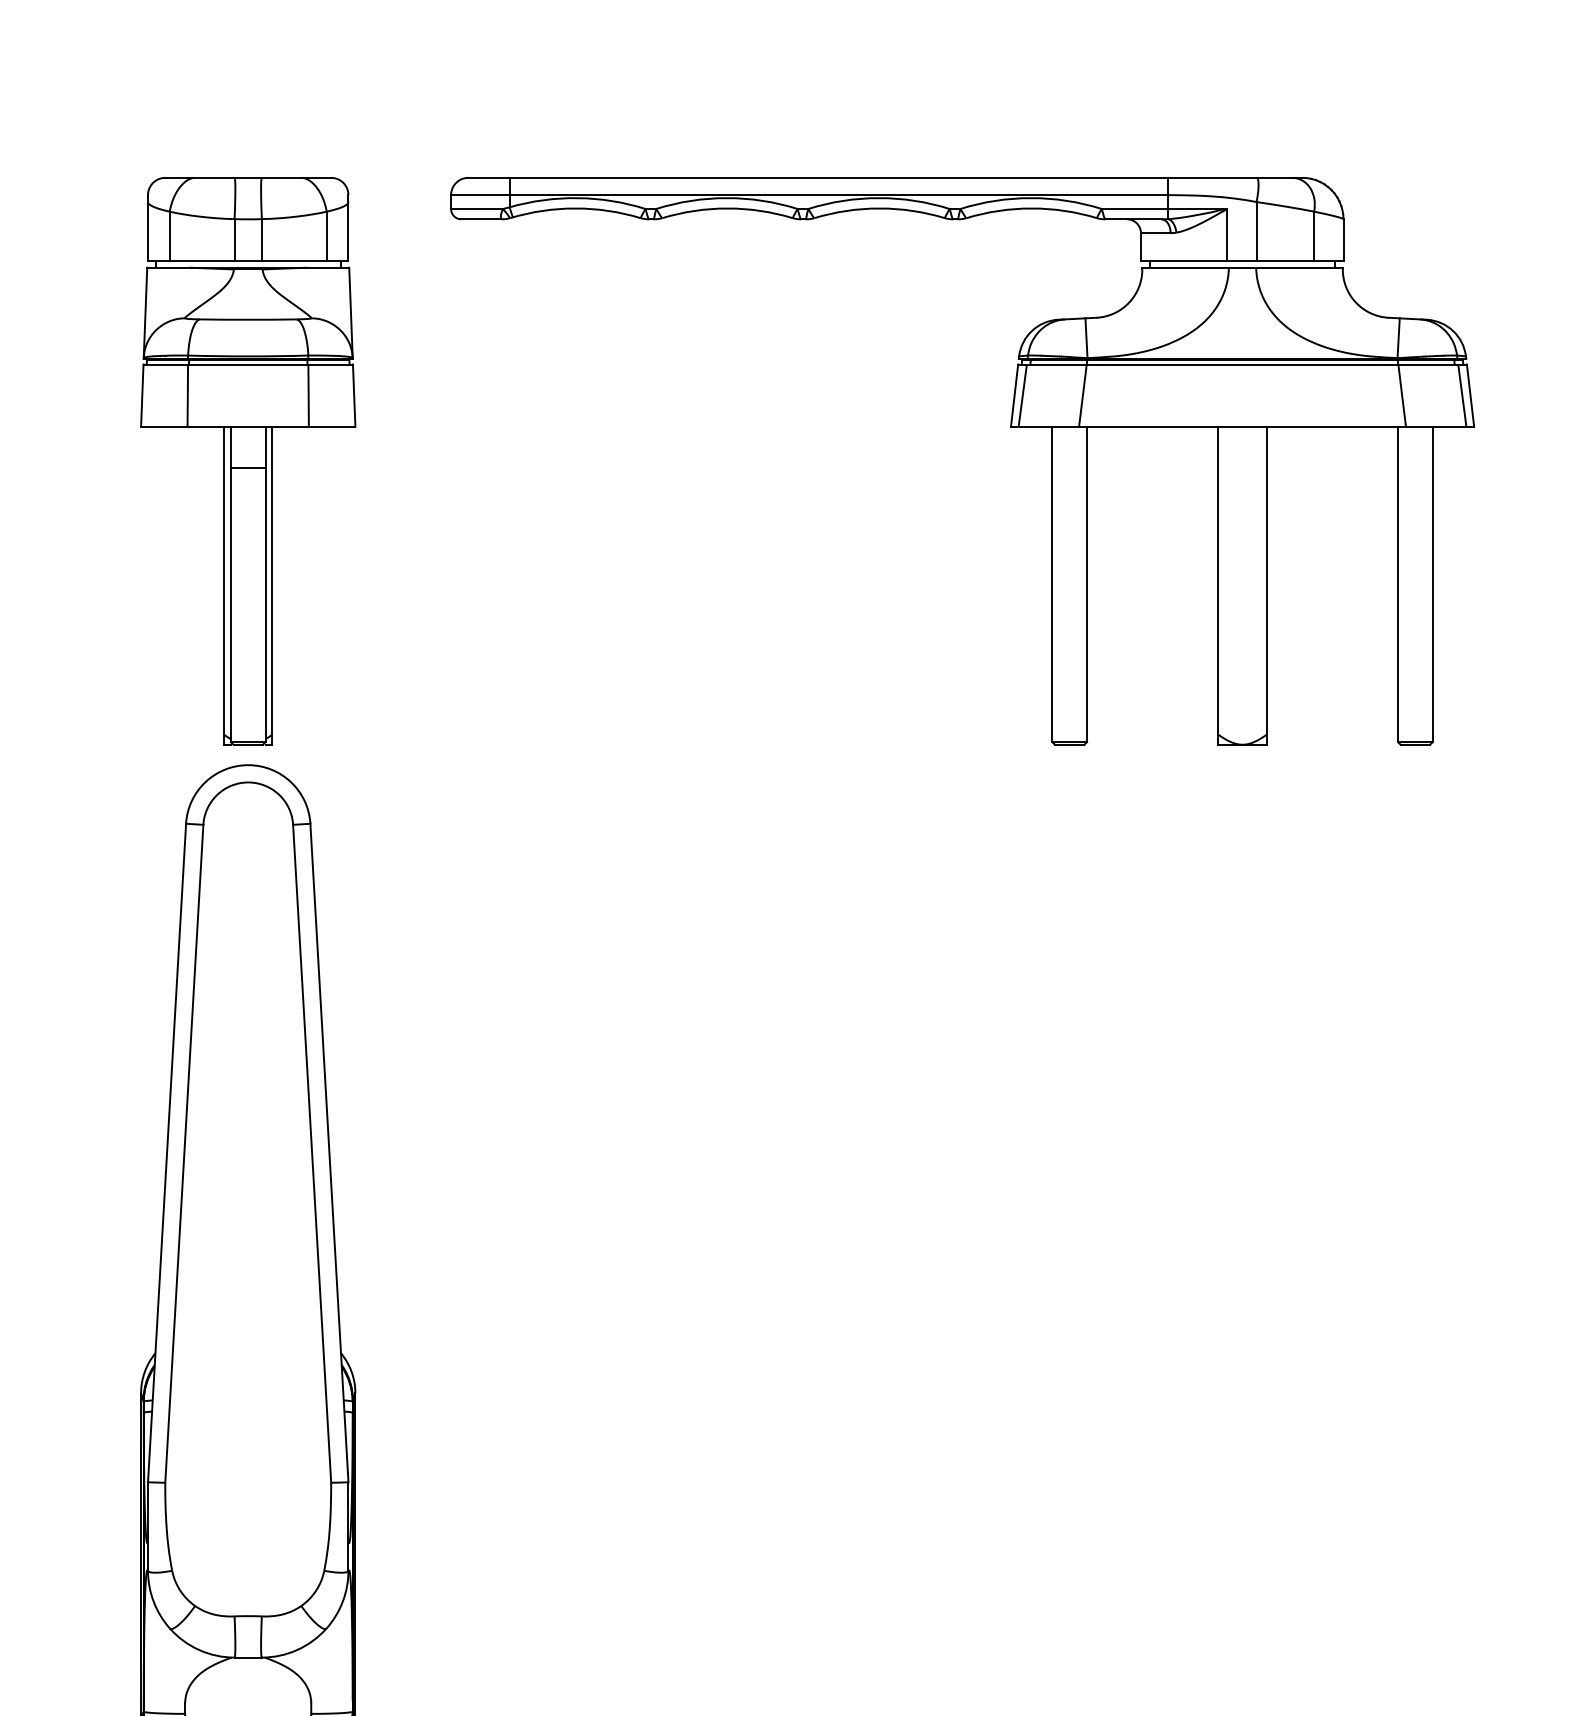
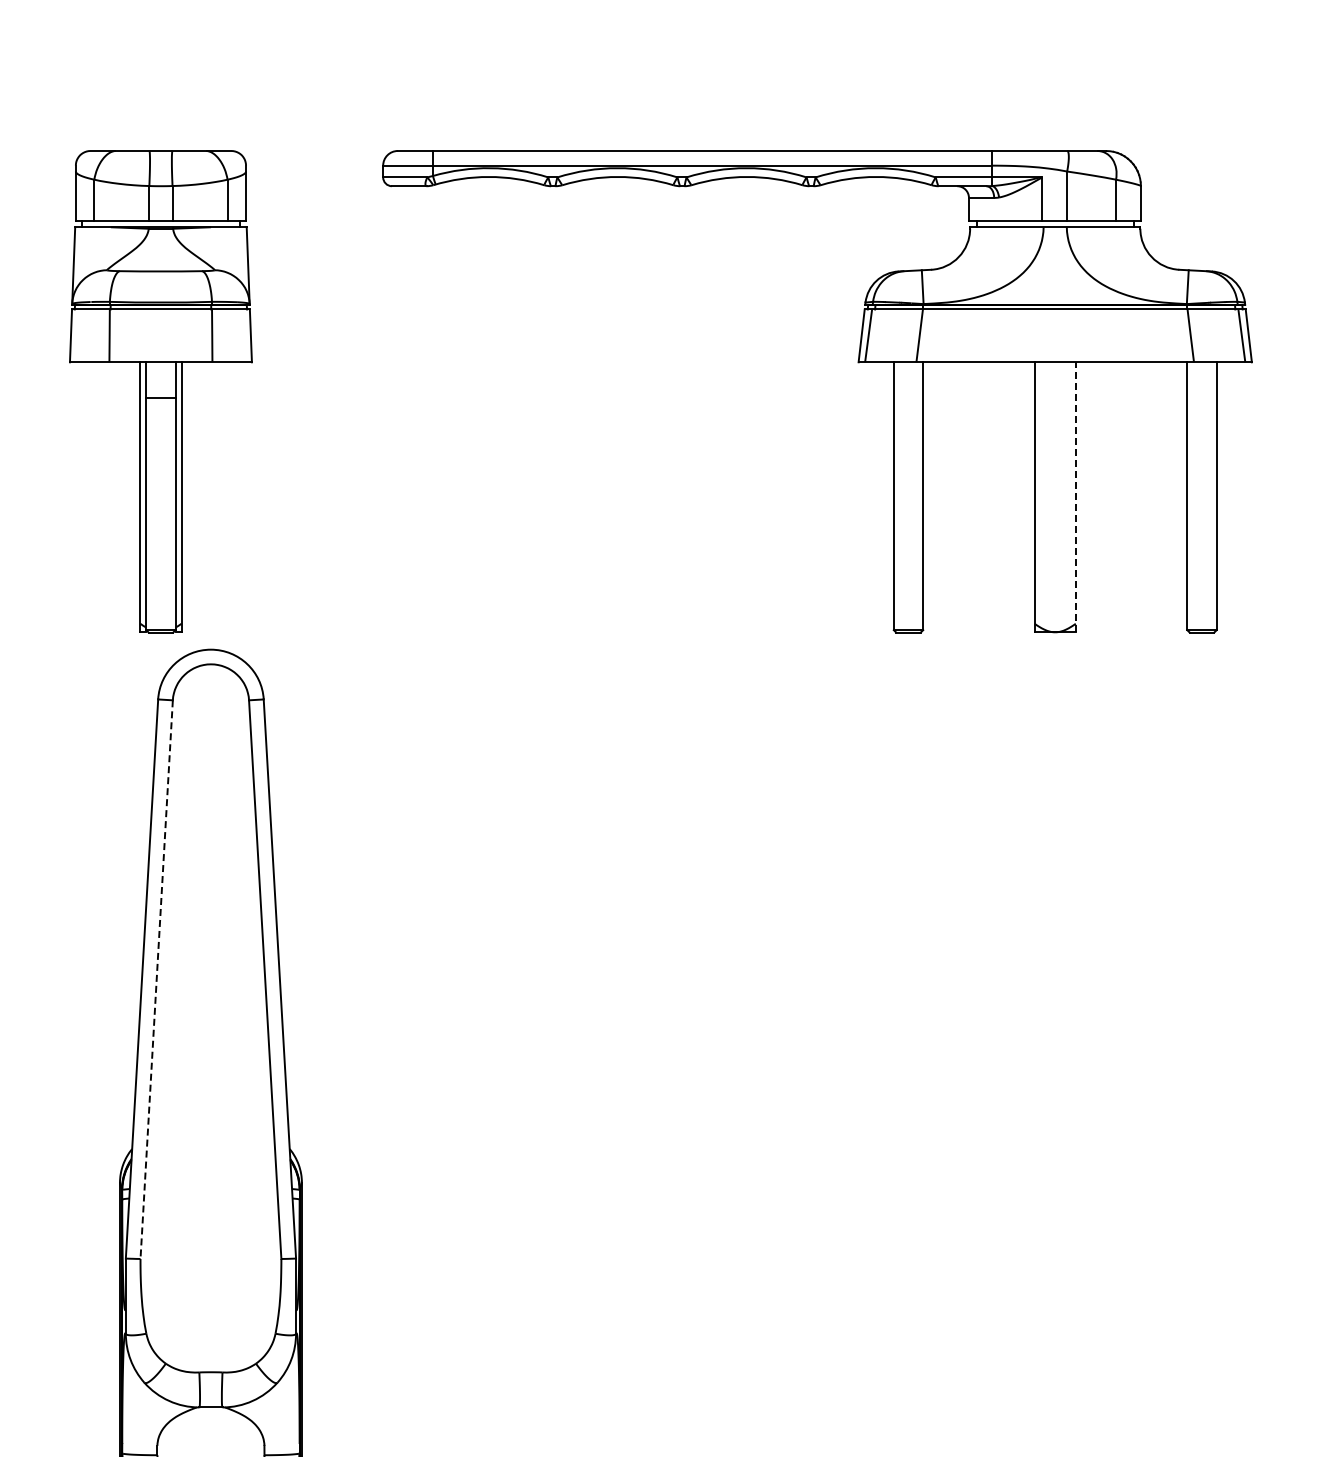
part: (247, 461) -> (160, 391), moved
line: (1266, 584) -> (1075, 496), solid -> dashed
line: (184, 1153) -> (156, 979), solid -> dashed

